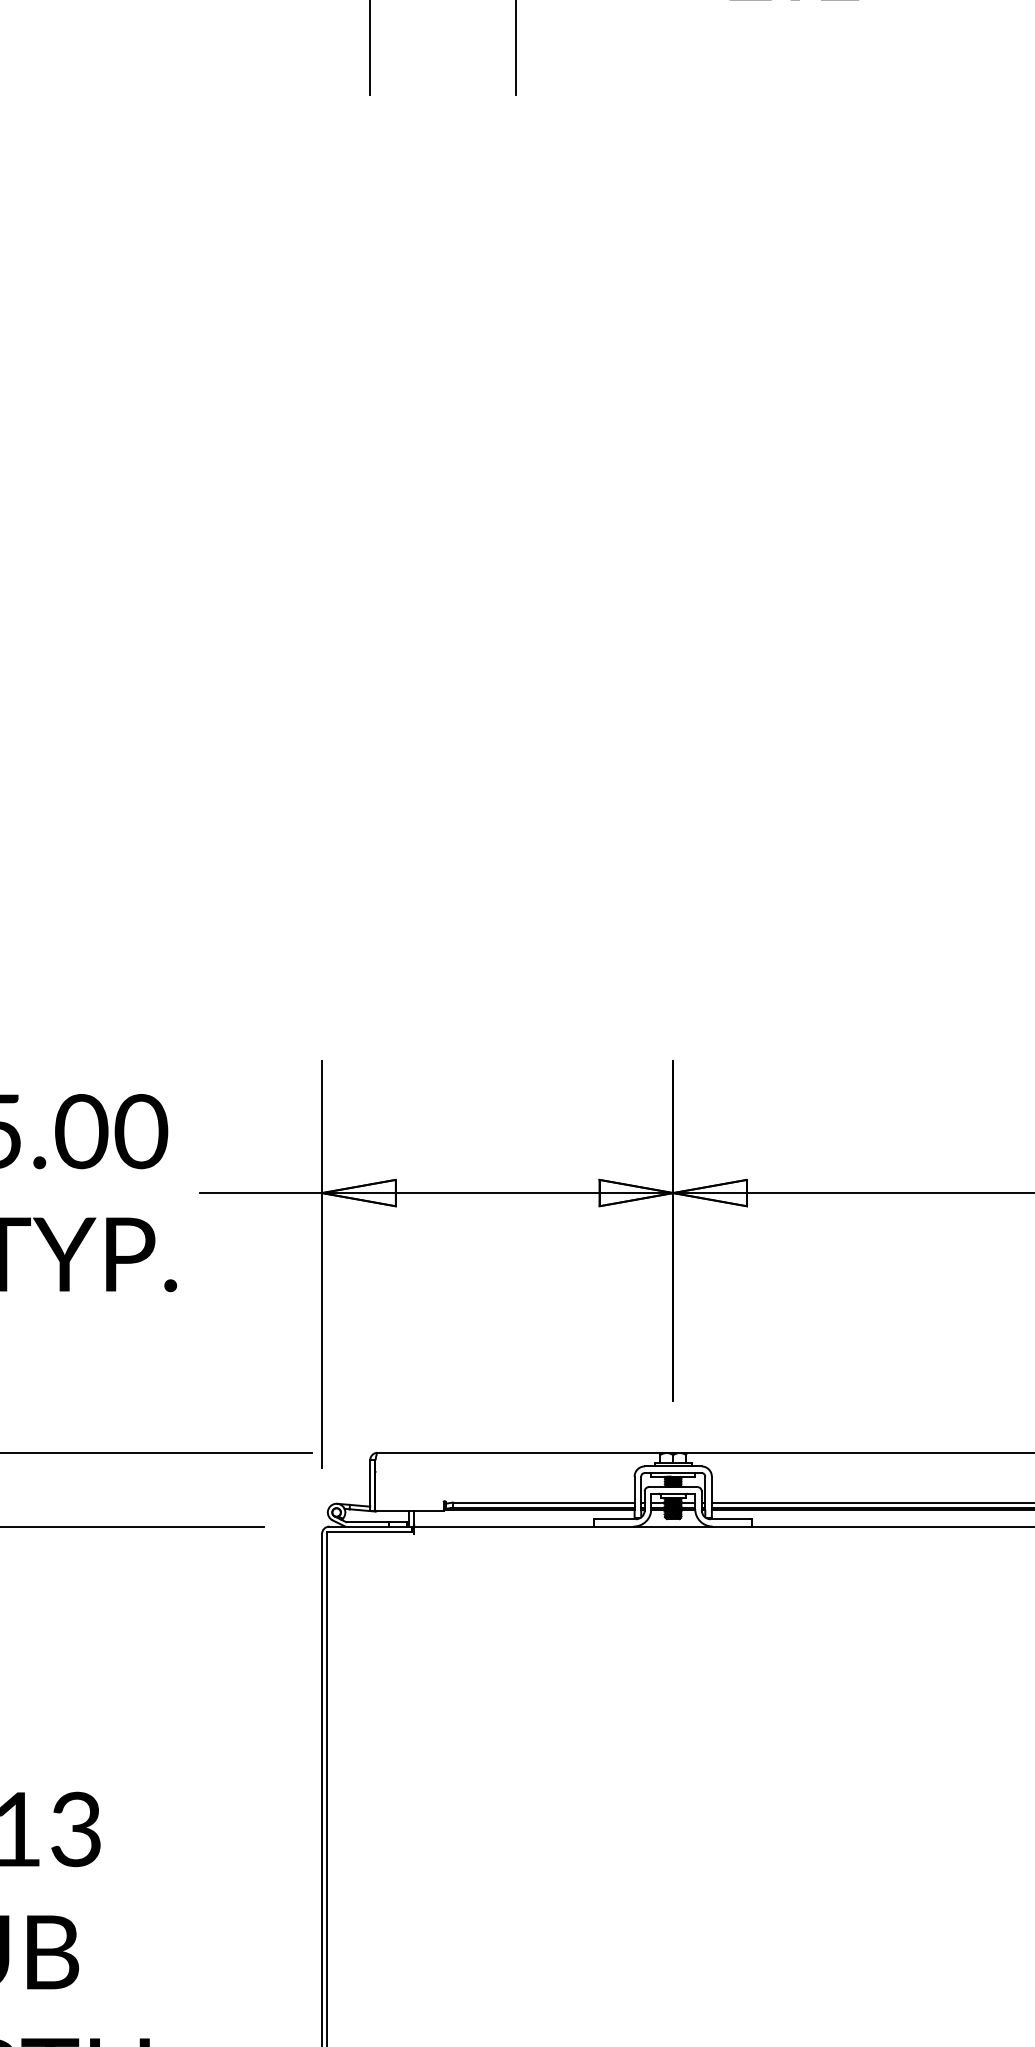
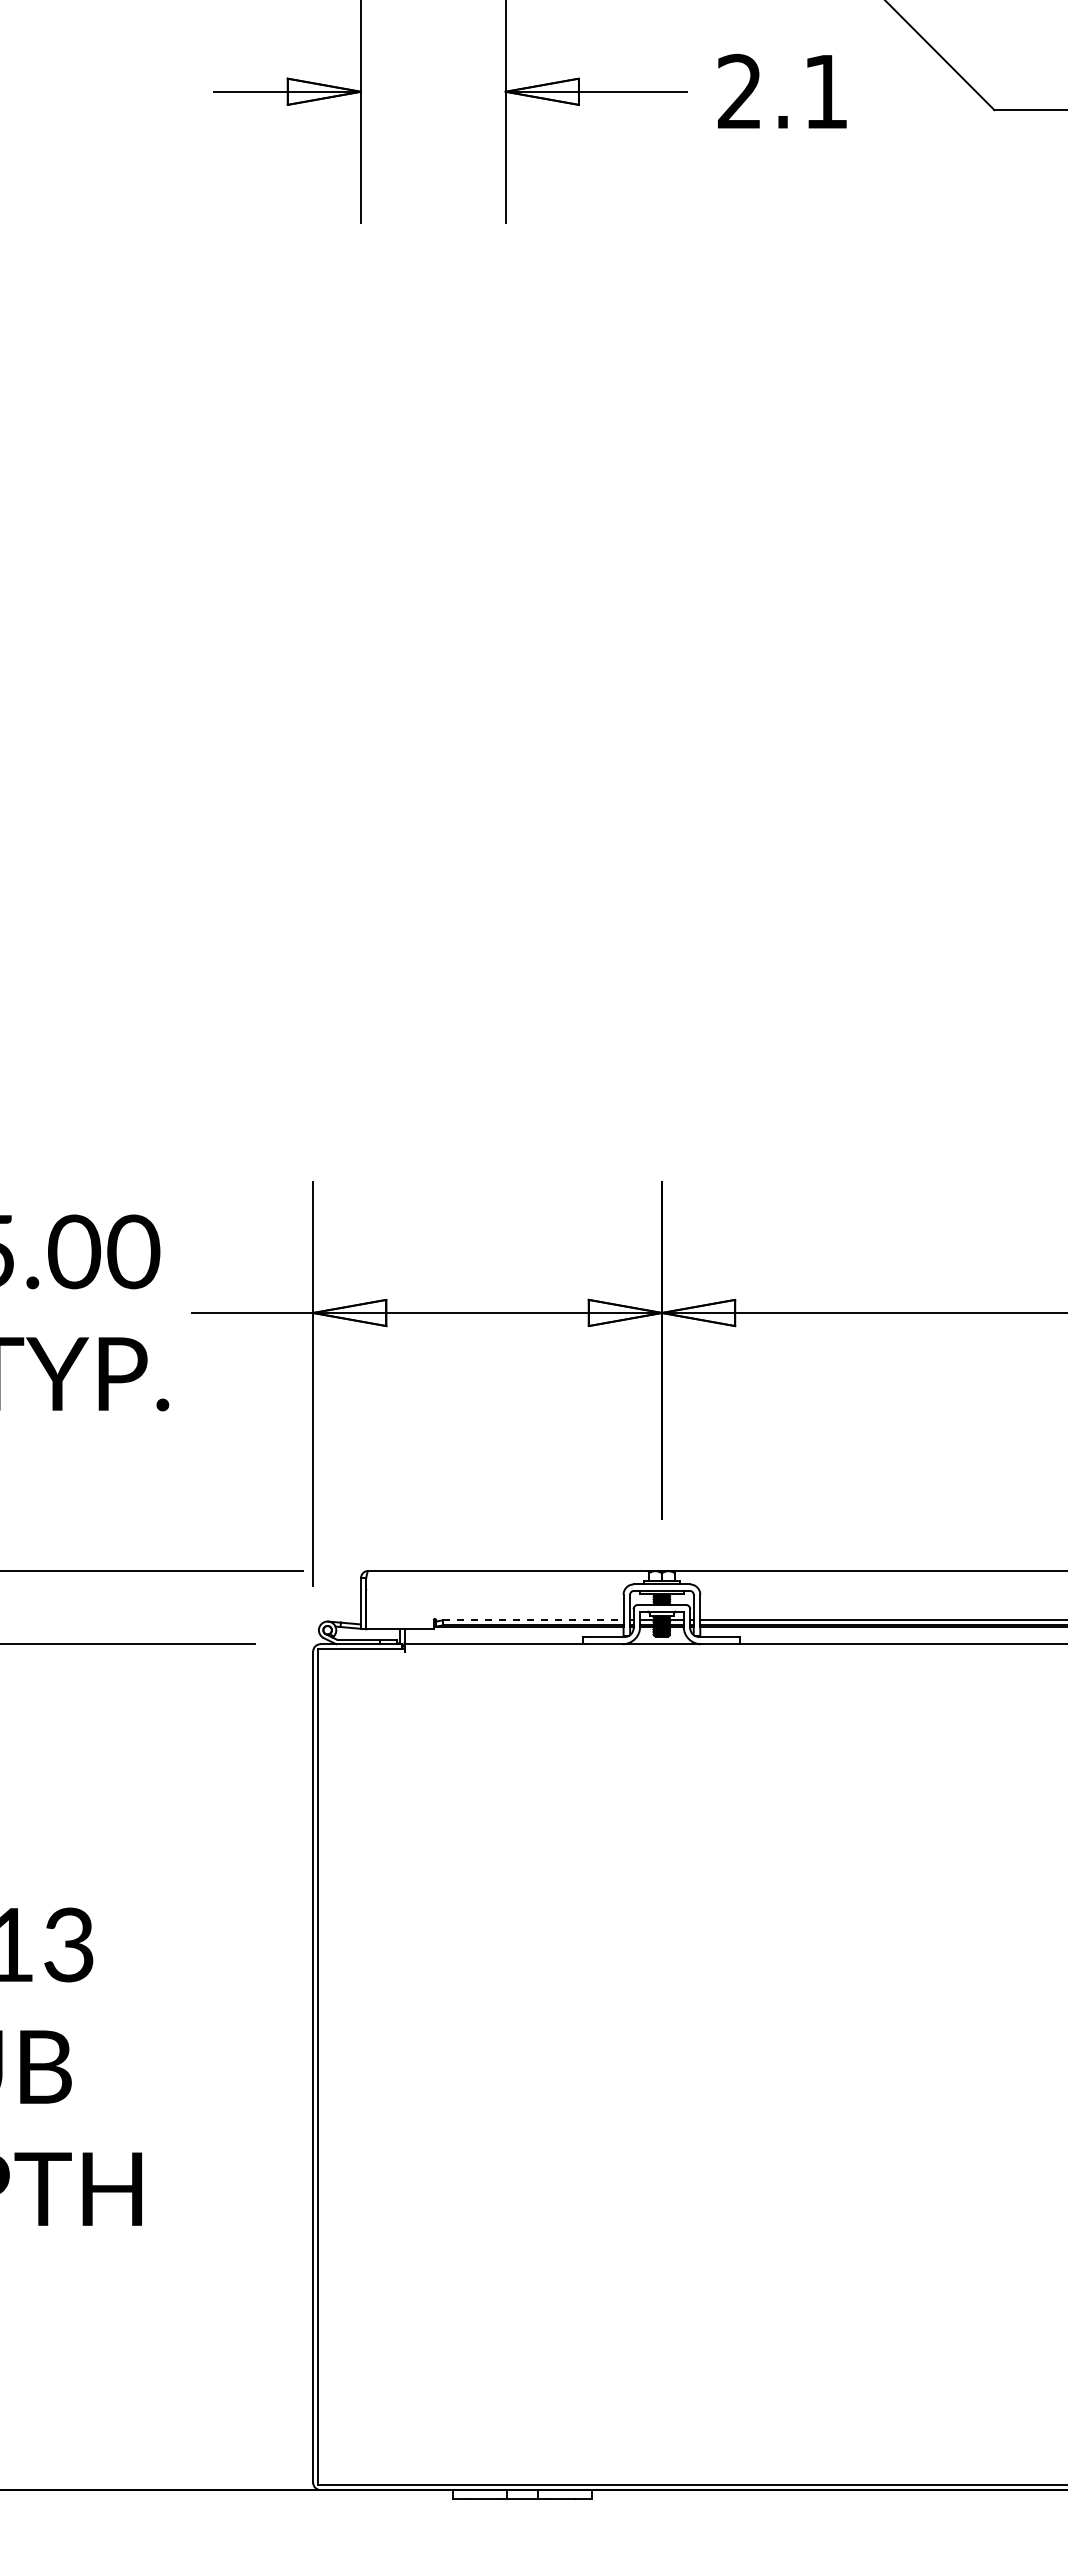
line: (543, 1502) -> (533, 1620), solid -> dashed

